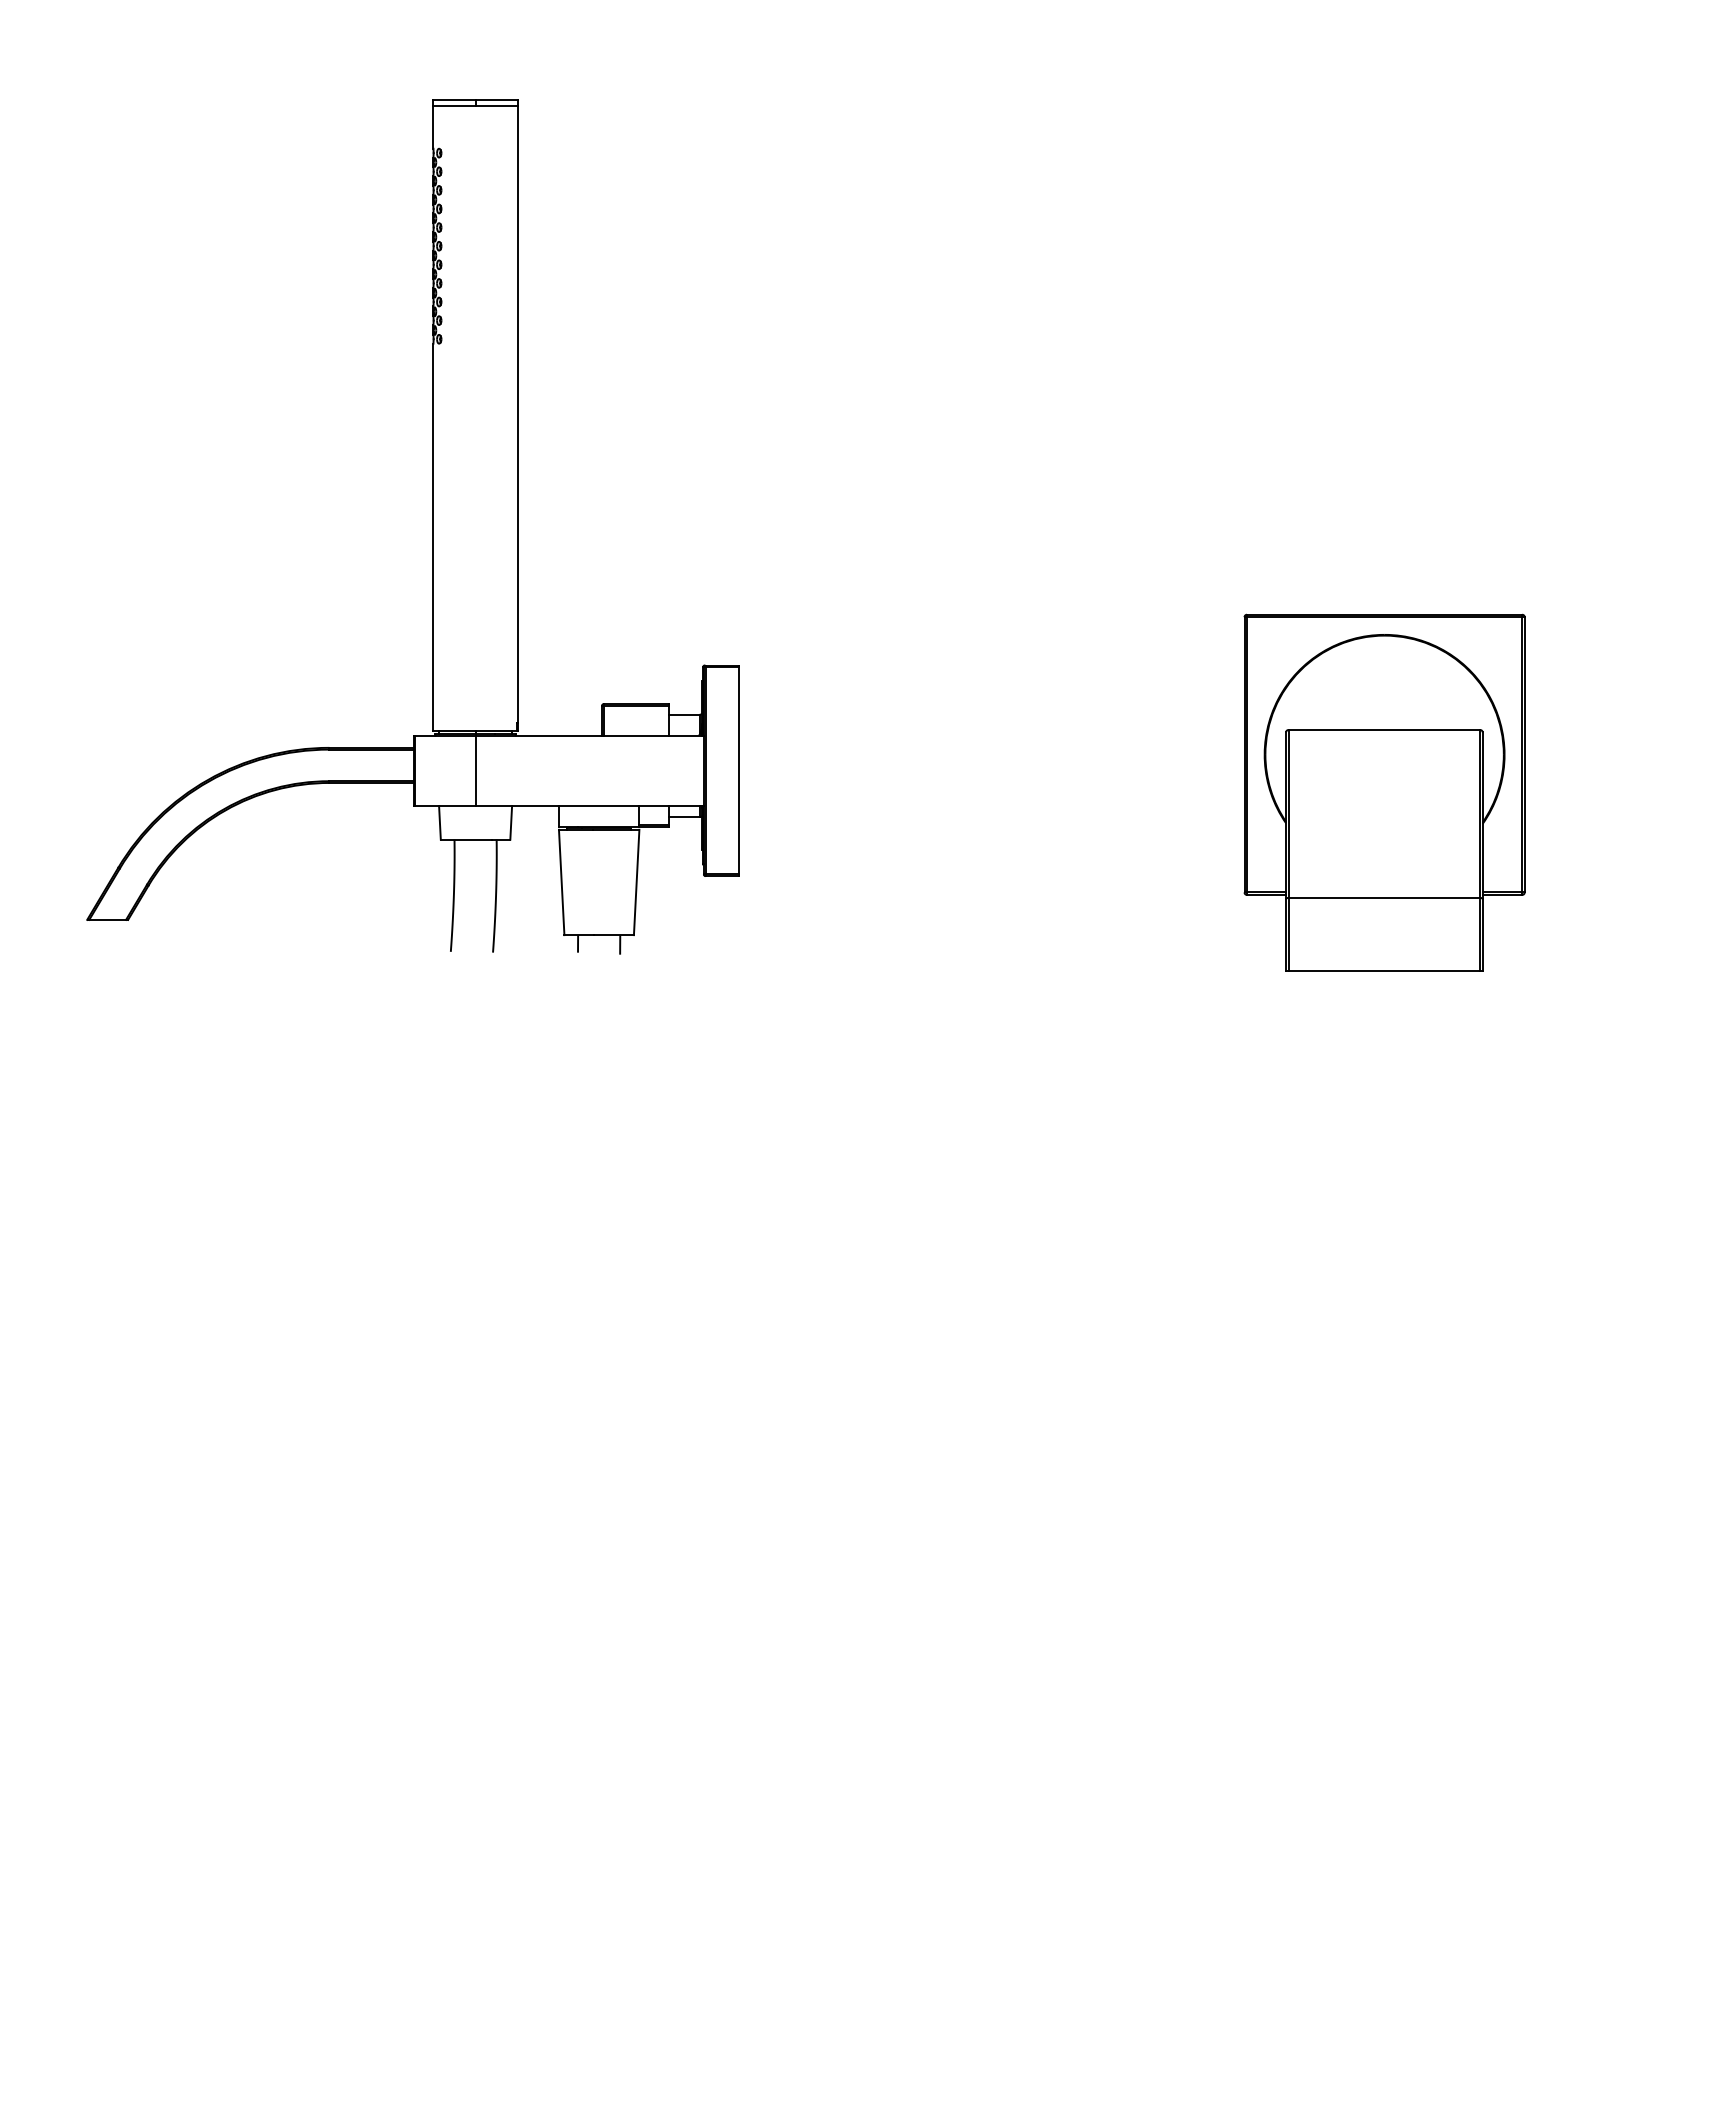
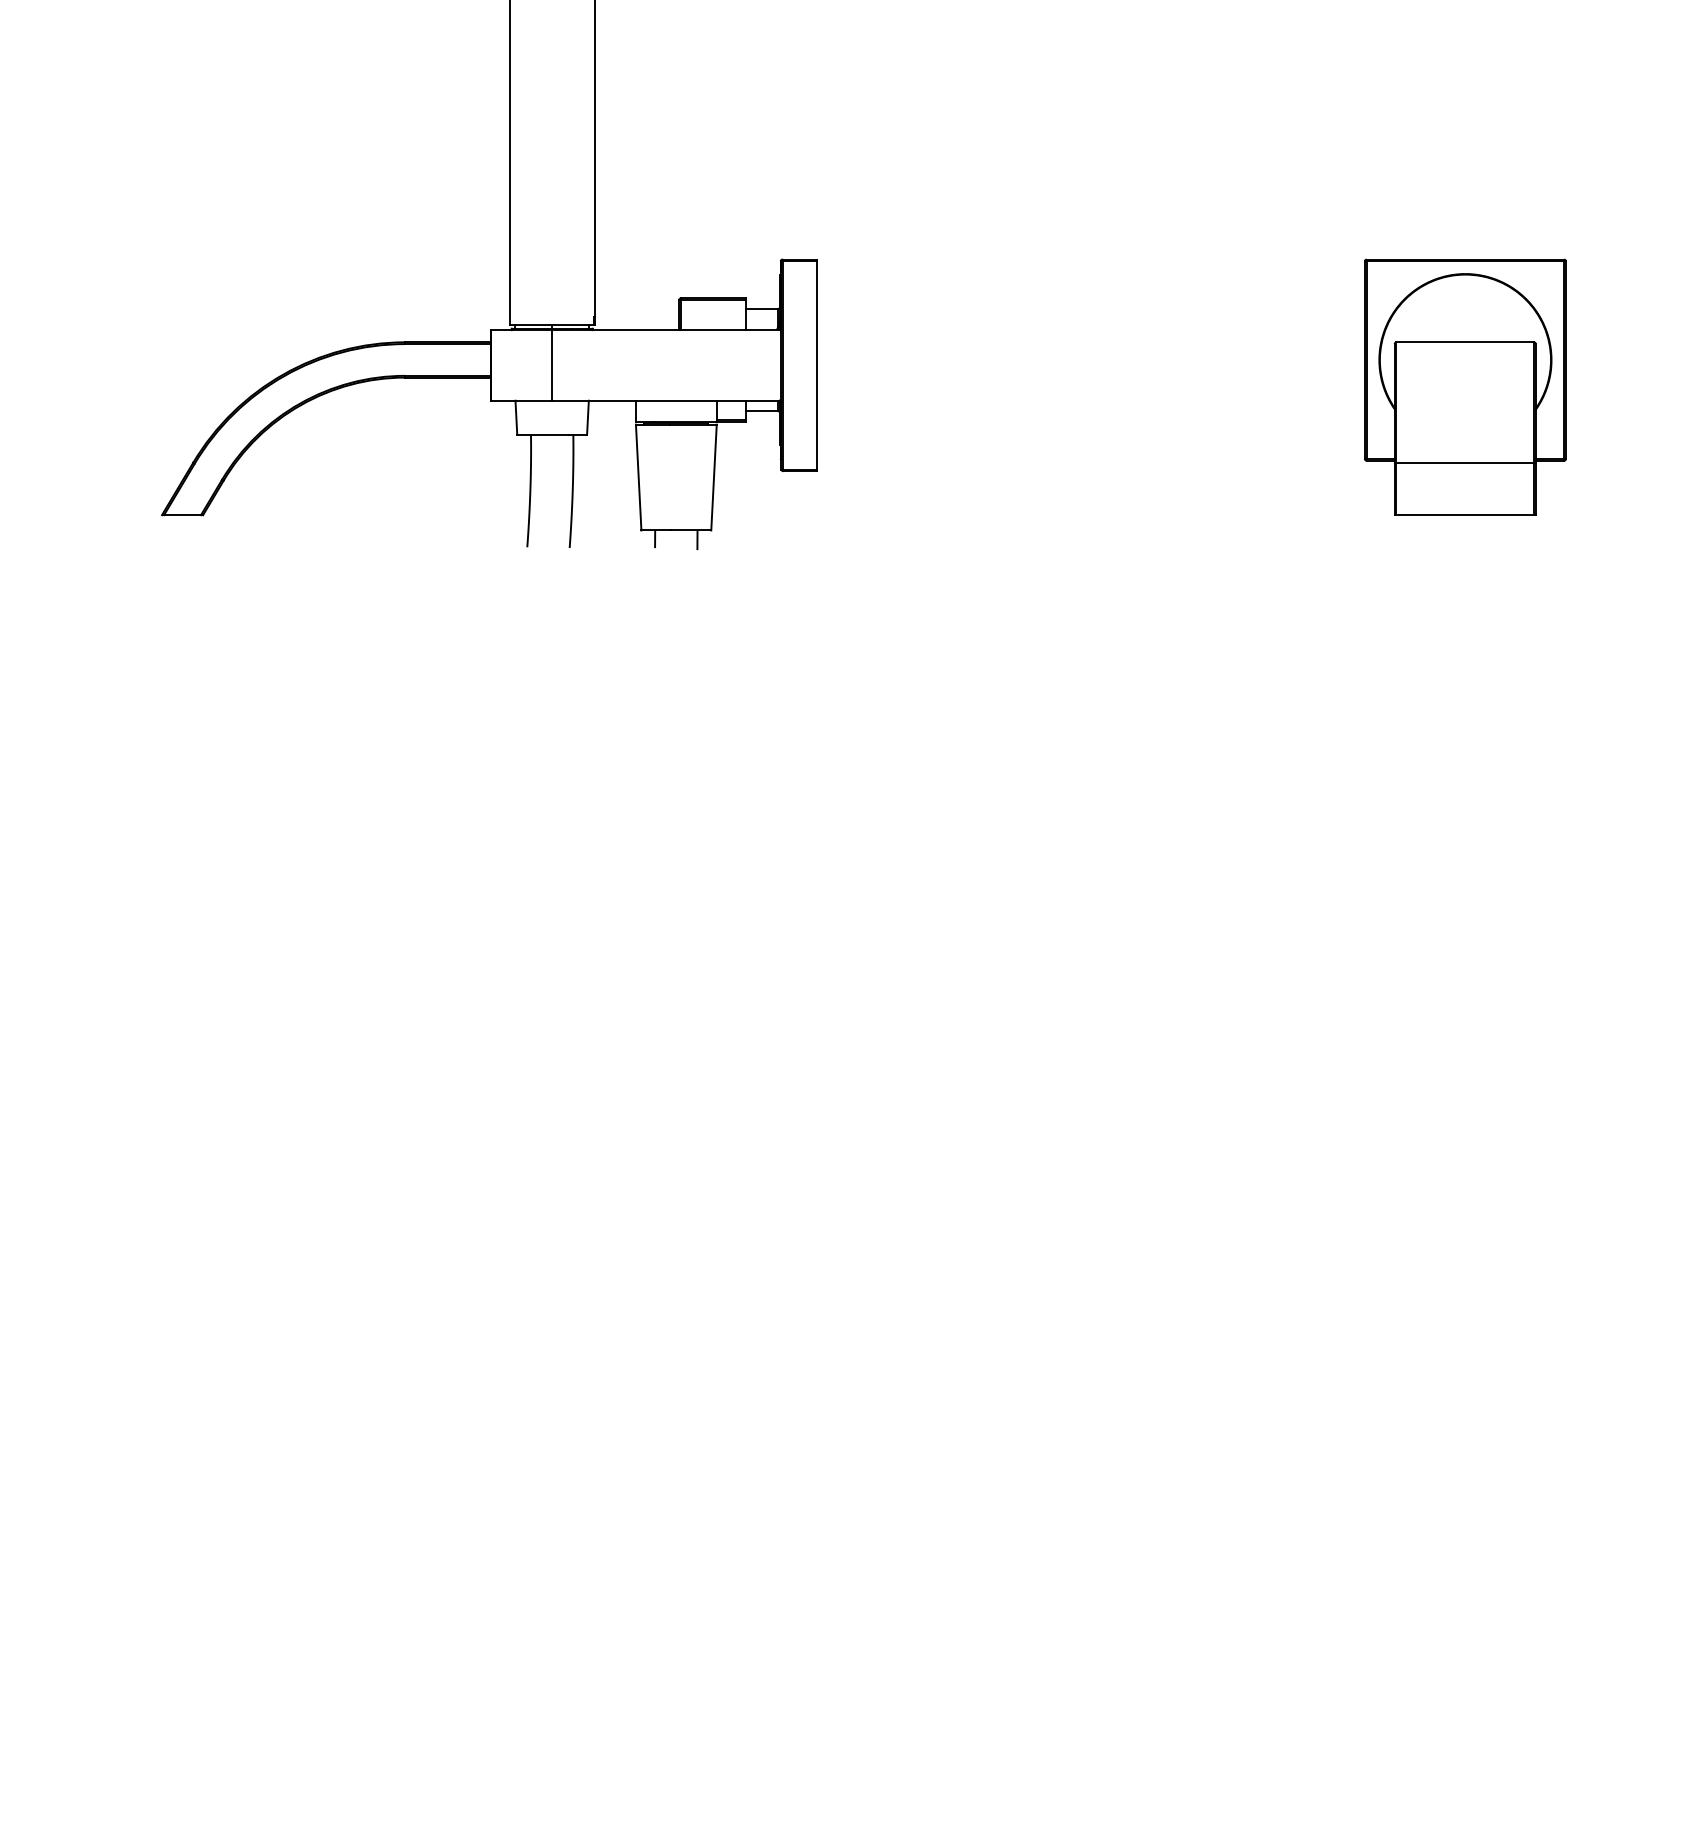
part: (1384, 792) -> (1465, 387), size x0.71

